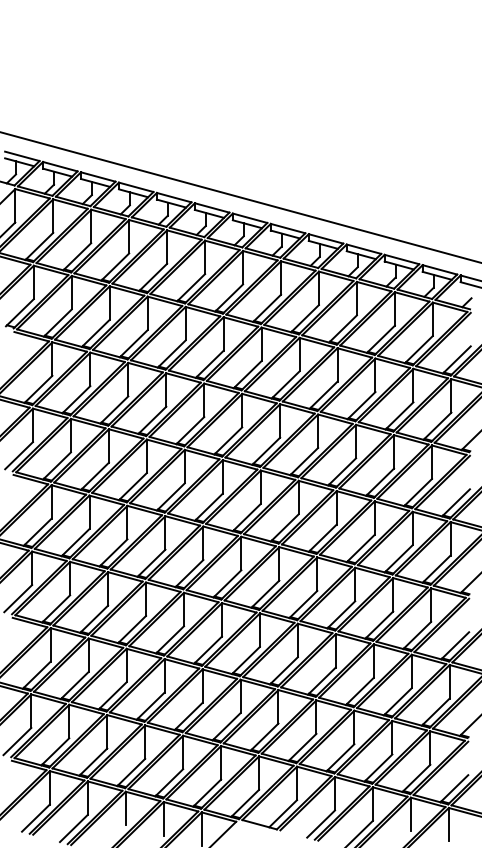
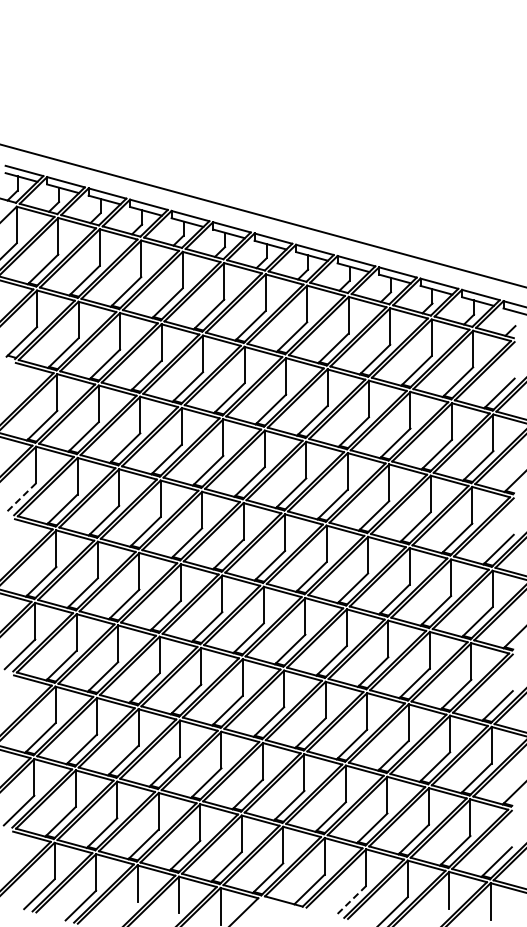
line: (18, 456) -> (20, 498), solid -> dashed
line: (320, 824) -> (350, 901), solid -> dashed

